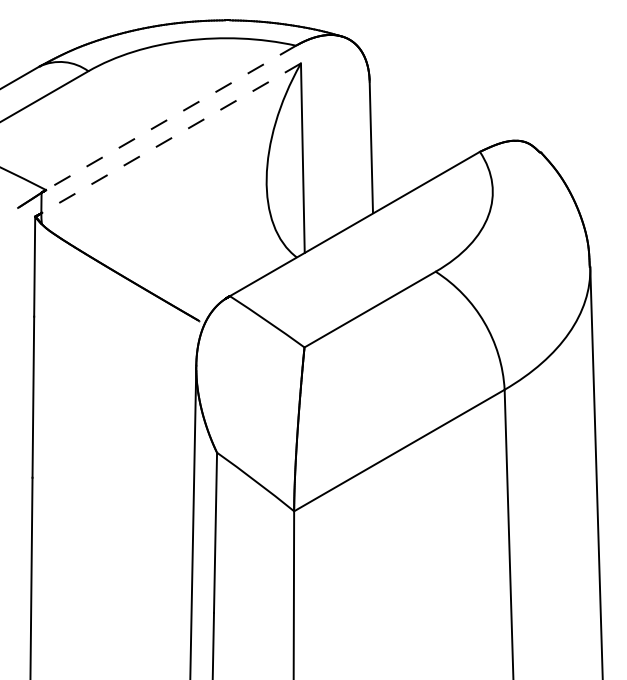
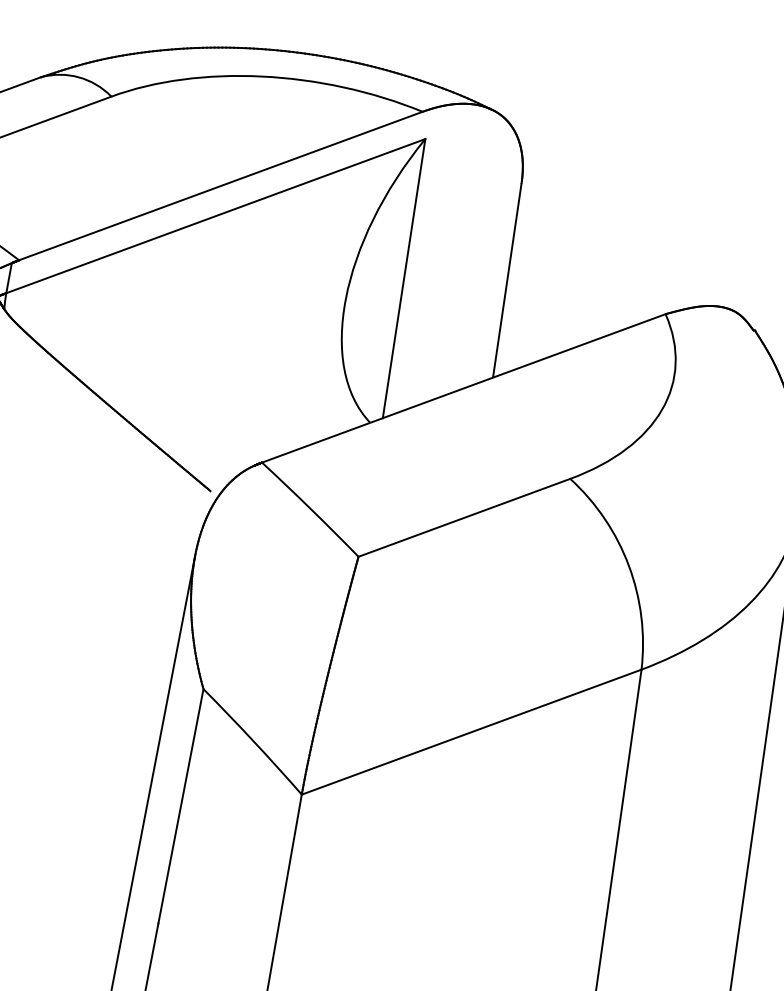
line: (170, 118) -> (219, 186), dashed -> solid
line: (171, 138) -> (216, 216), dashed -> solid

